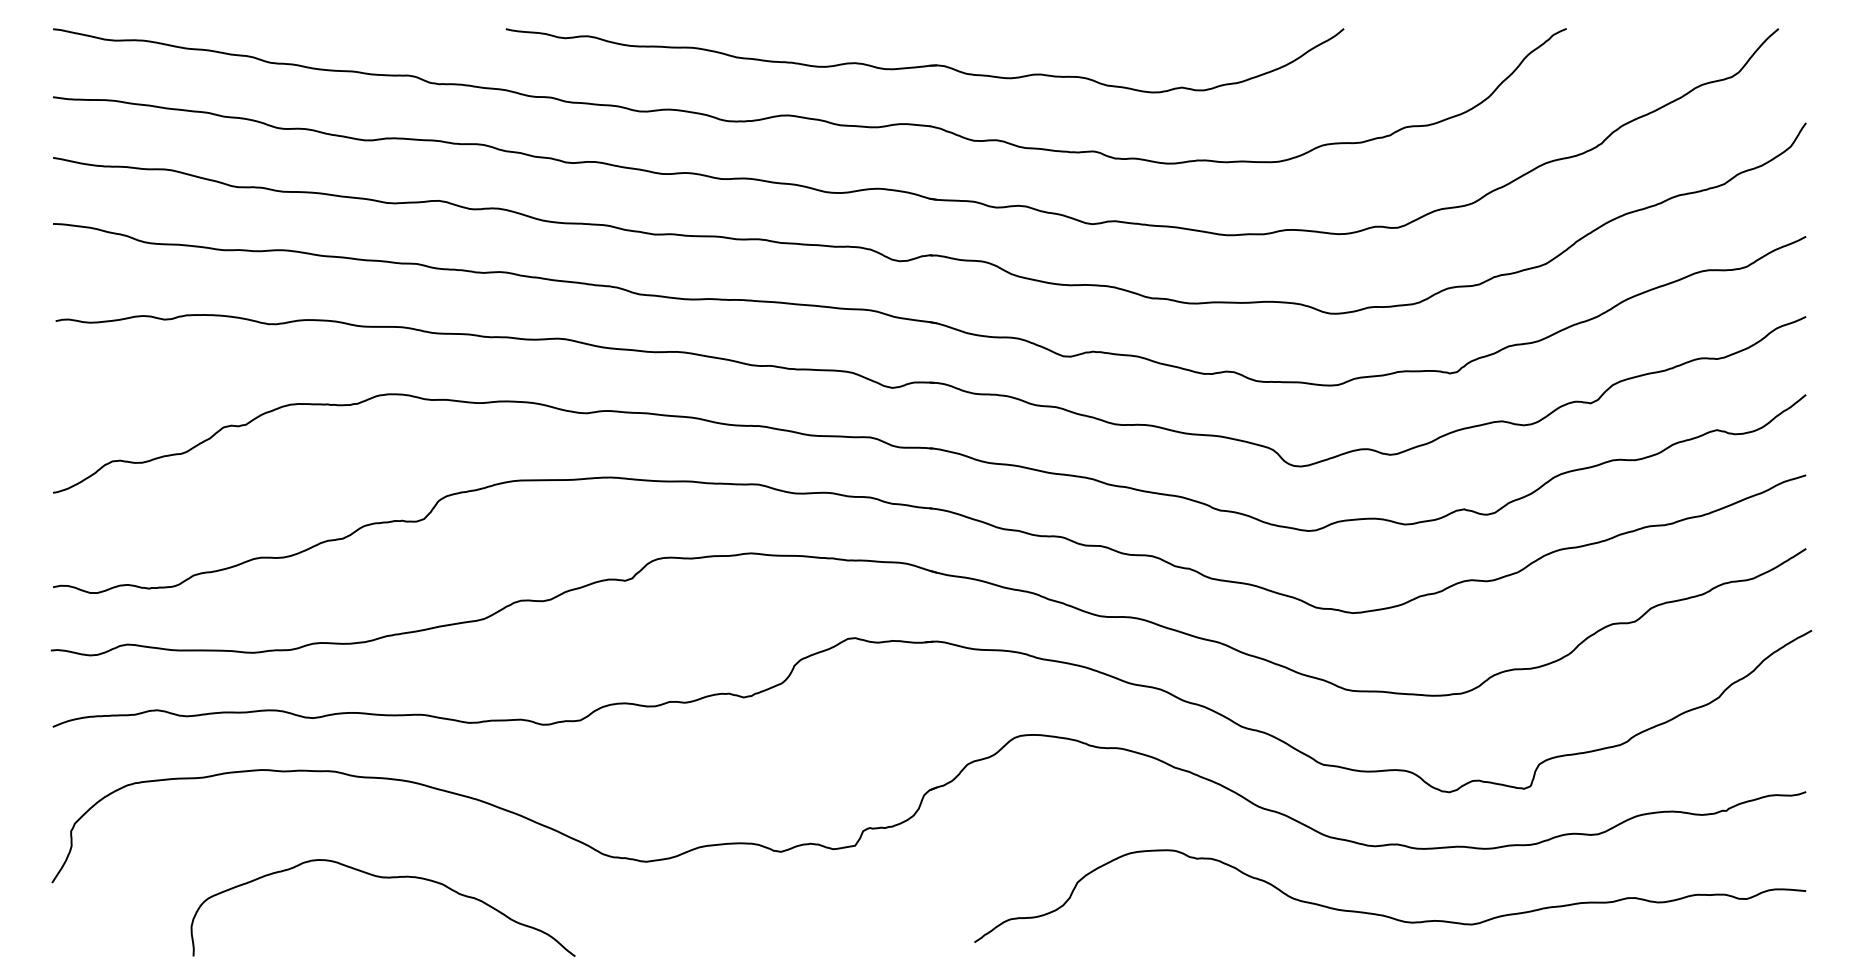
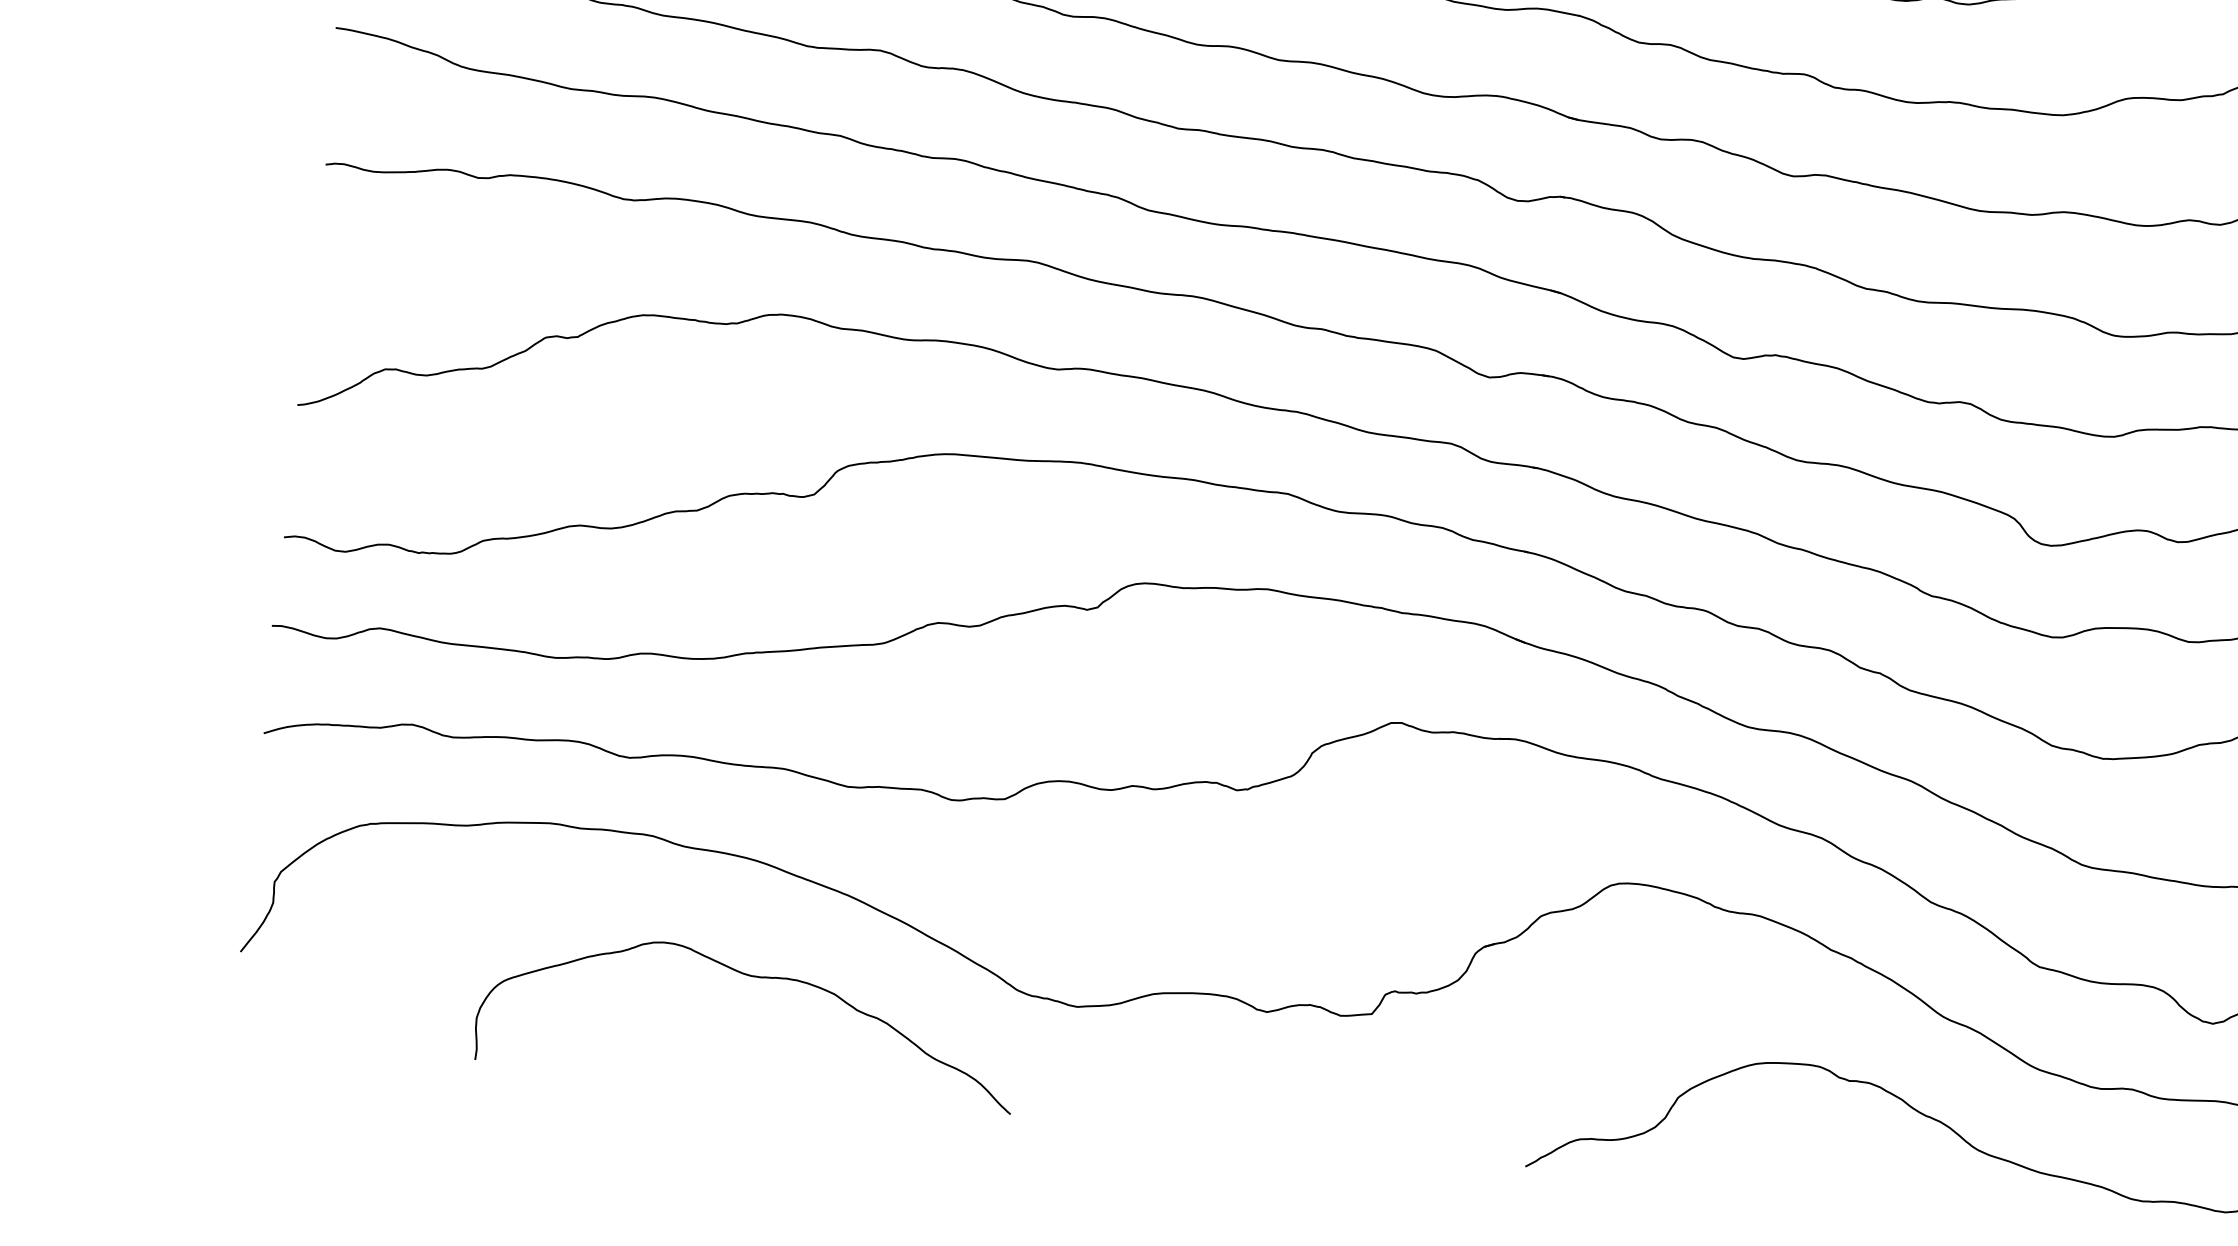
curve: (382, 878) -> (751, 977), moved

